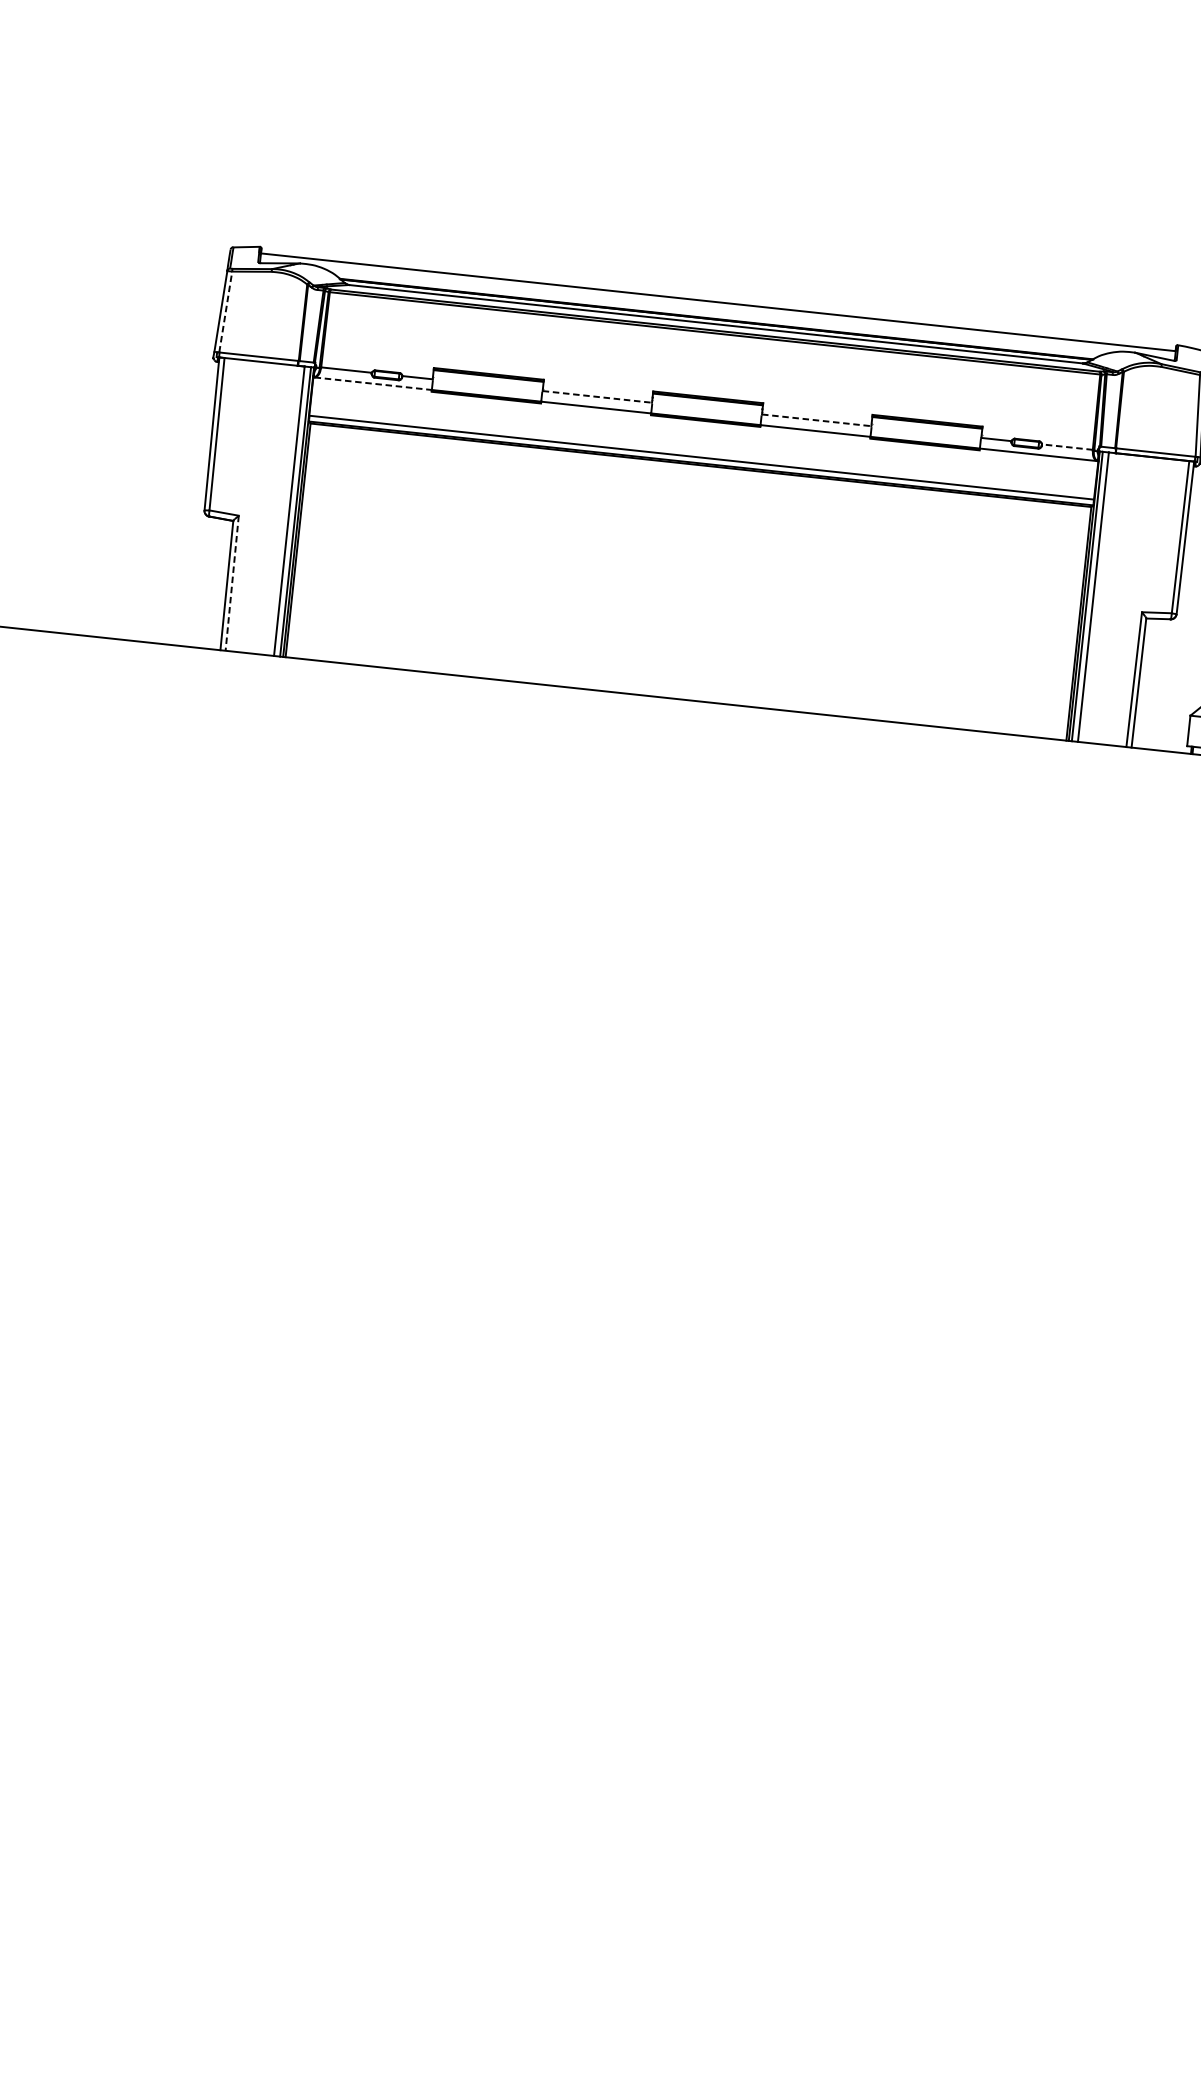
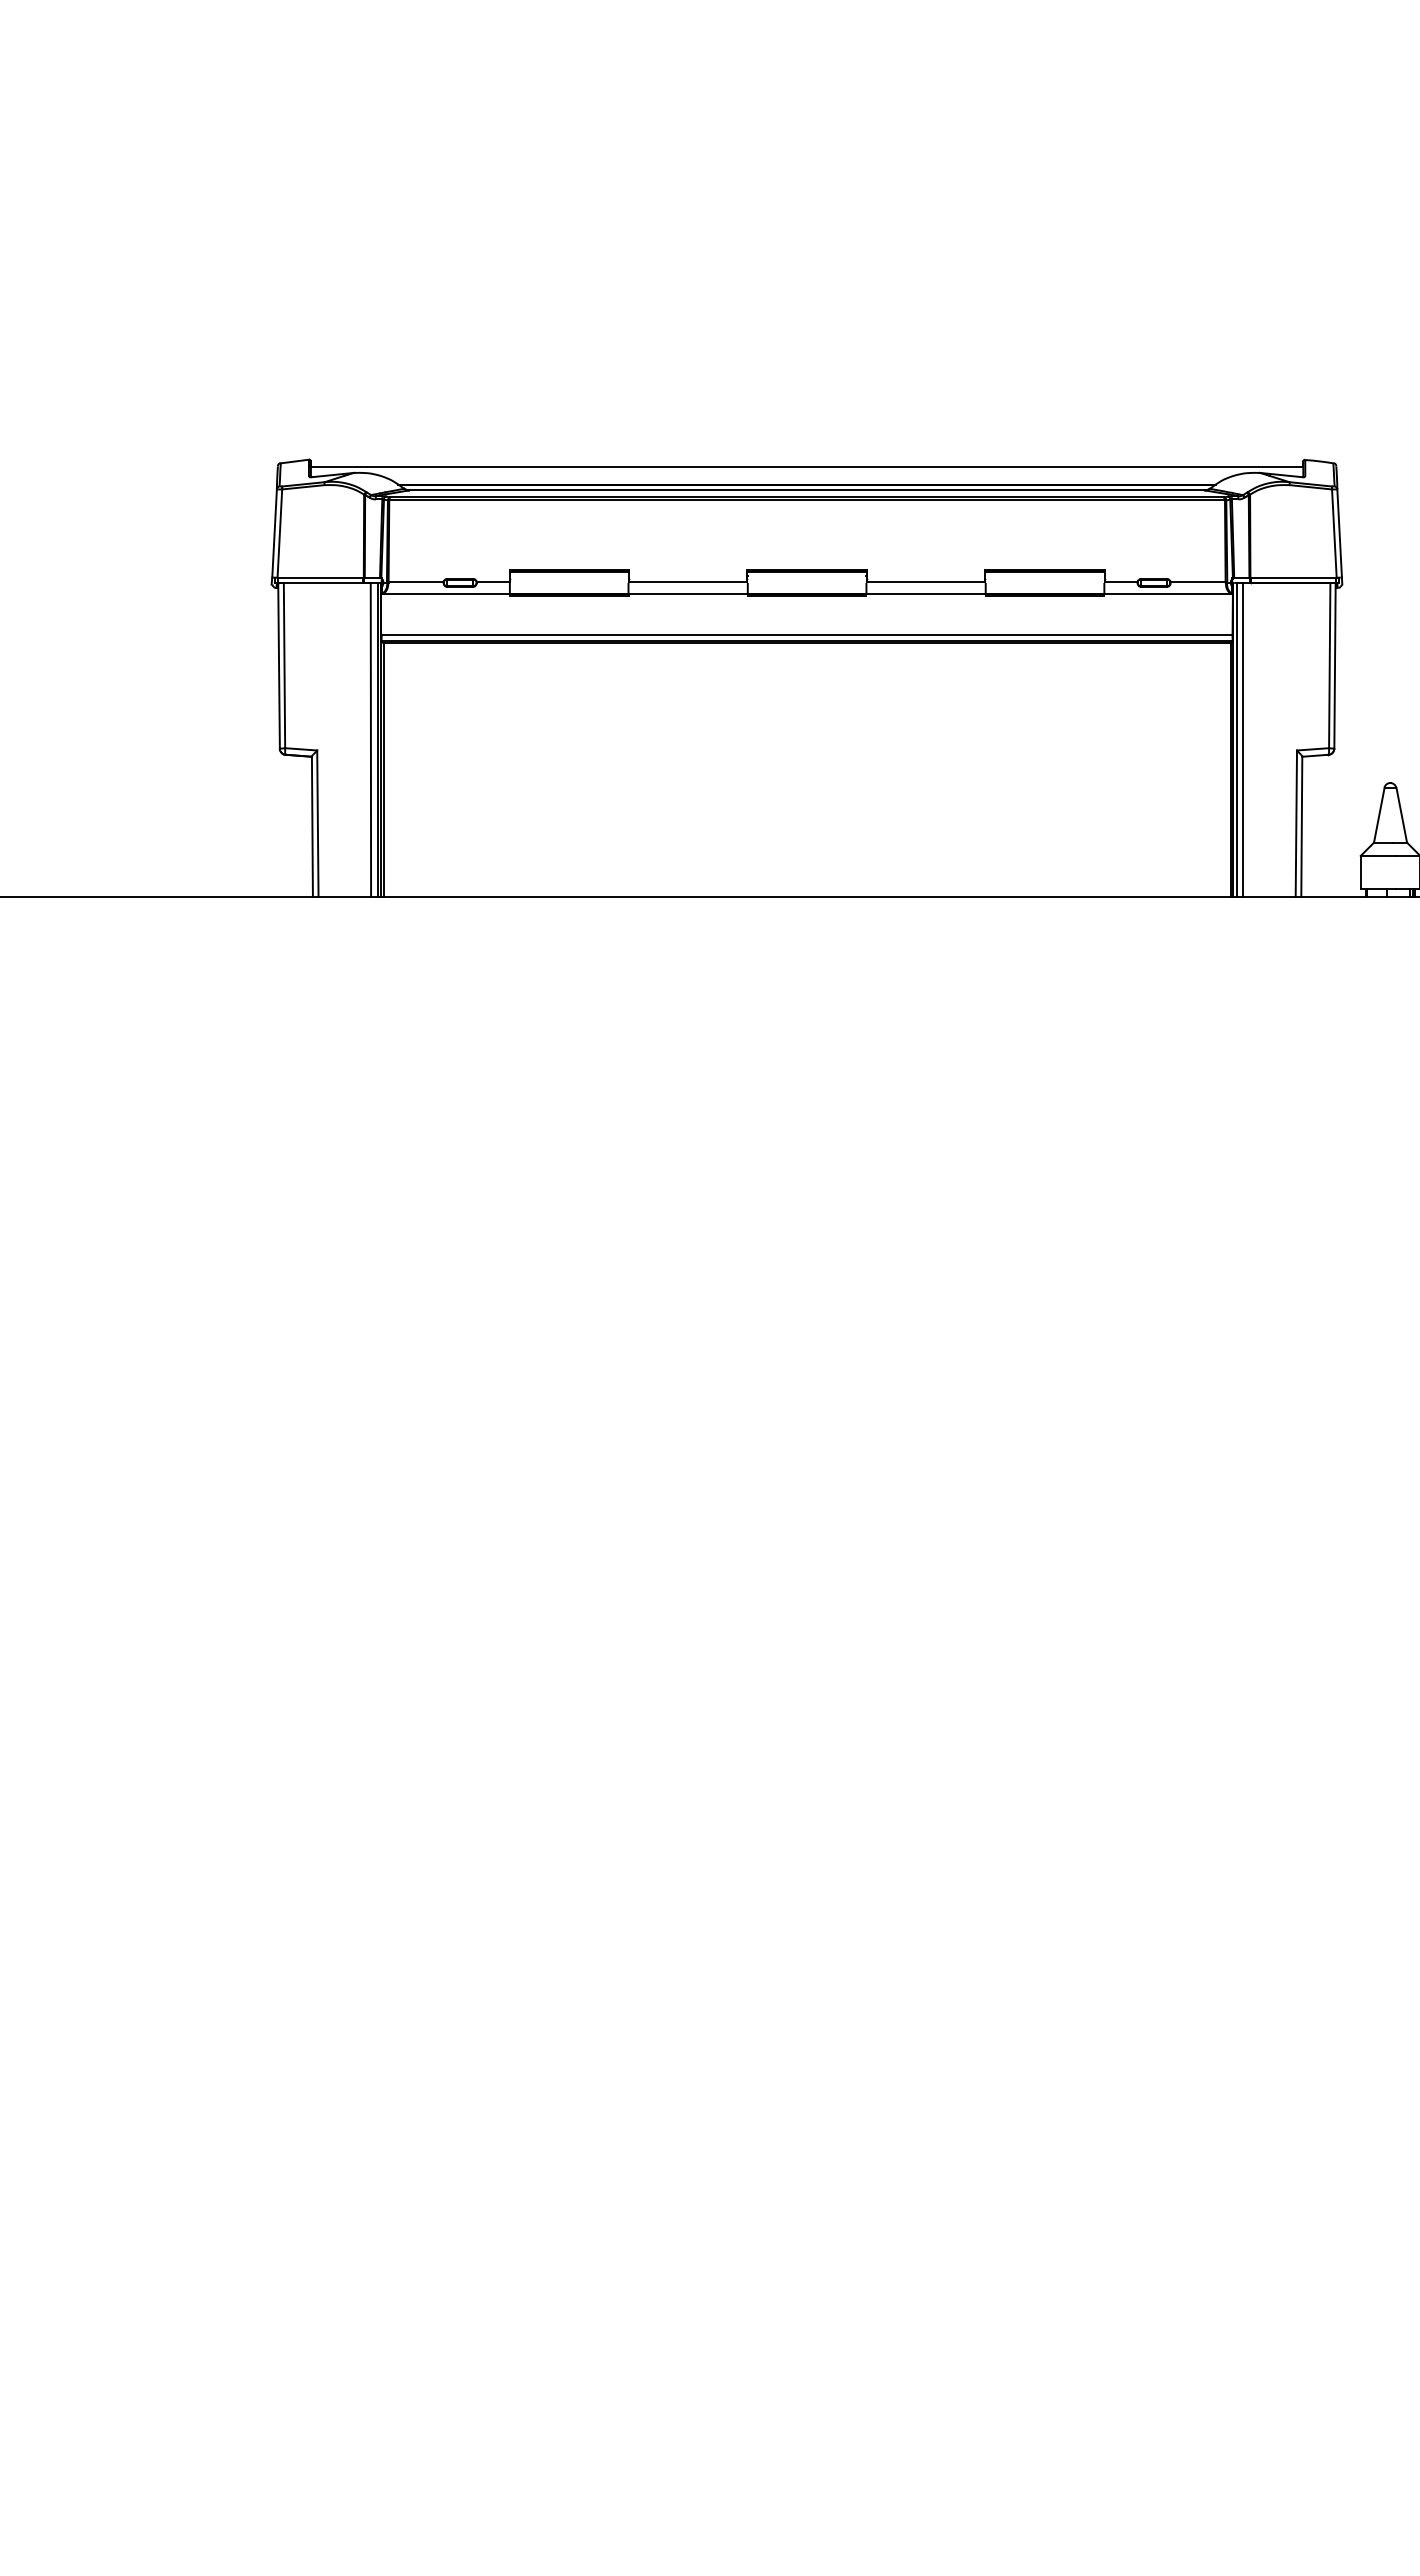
line: (225, 311) -> (279, 533), dashed -> solid
line: (373, 383) -> (446, 593), dashed -> solid
line: (597, 396) -> (688, 581), dashed -> solid
line: (817, 419) -> (926, 581), dashed -> solid
line: (1067, 446) -> (1198, 581), dashed -> solid
line: (231, 583) -> (317, 824), dashed -> solid

